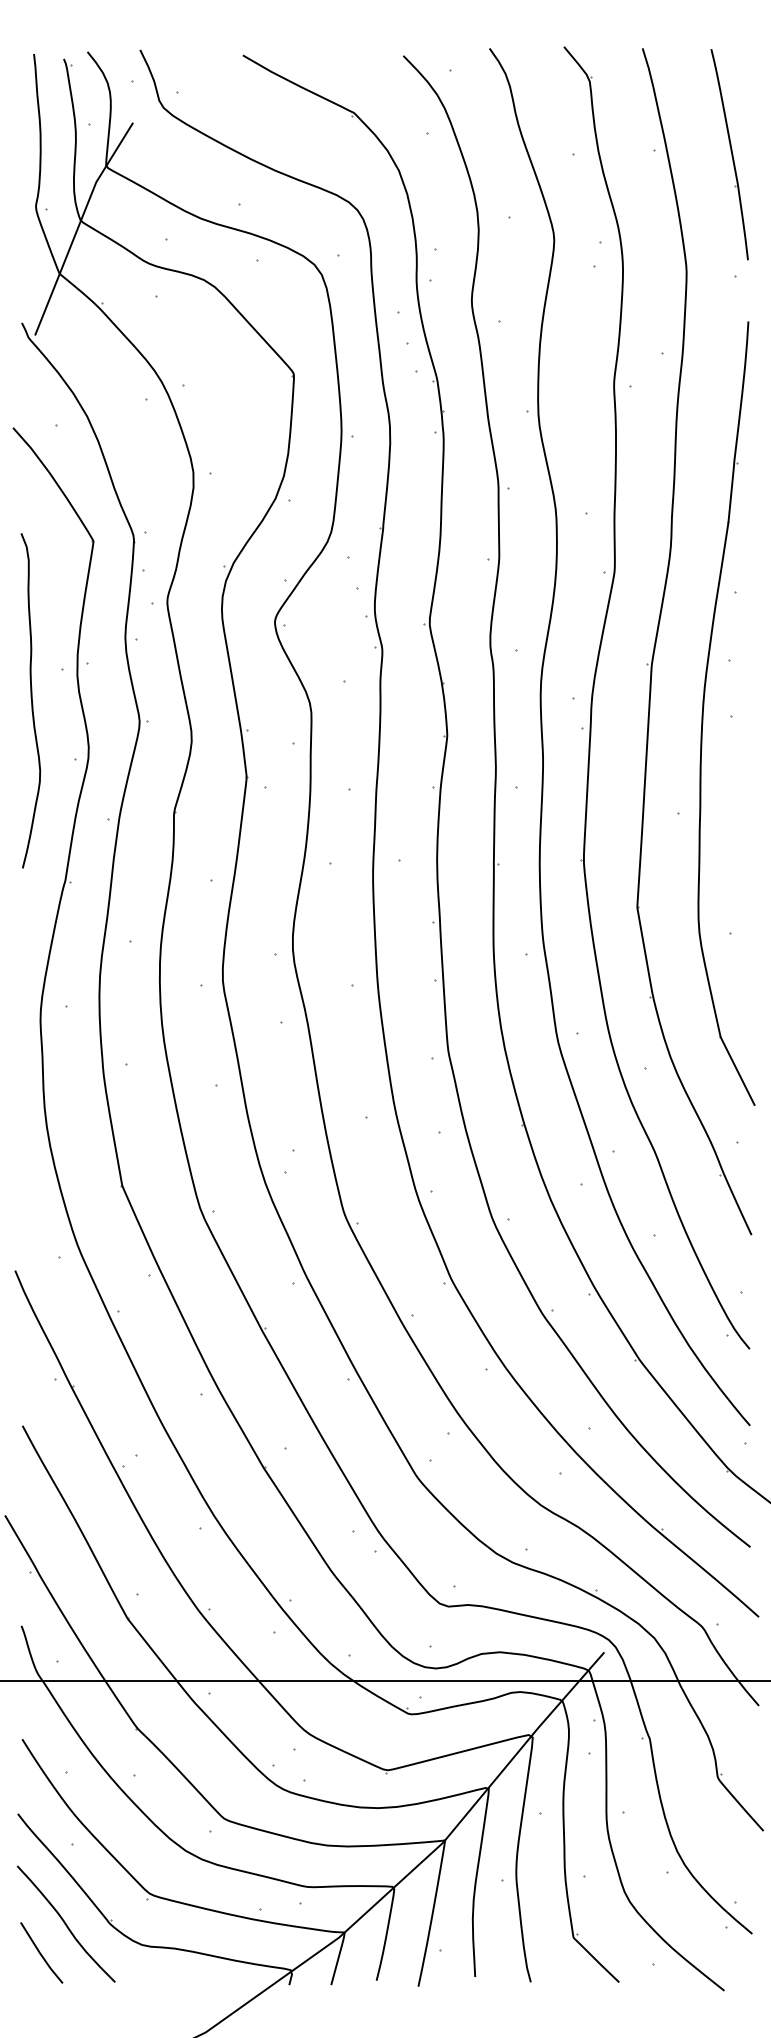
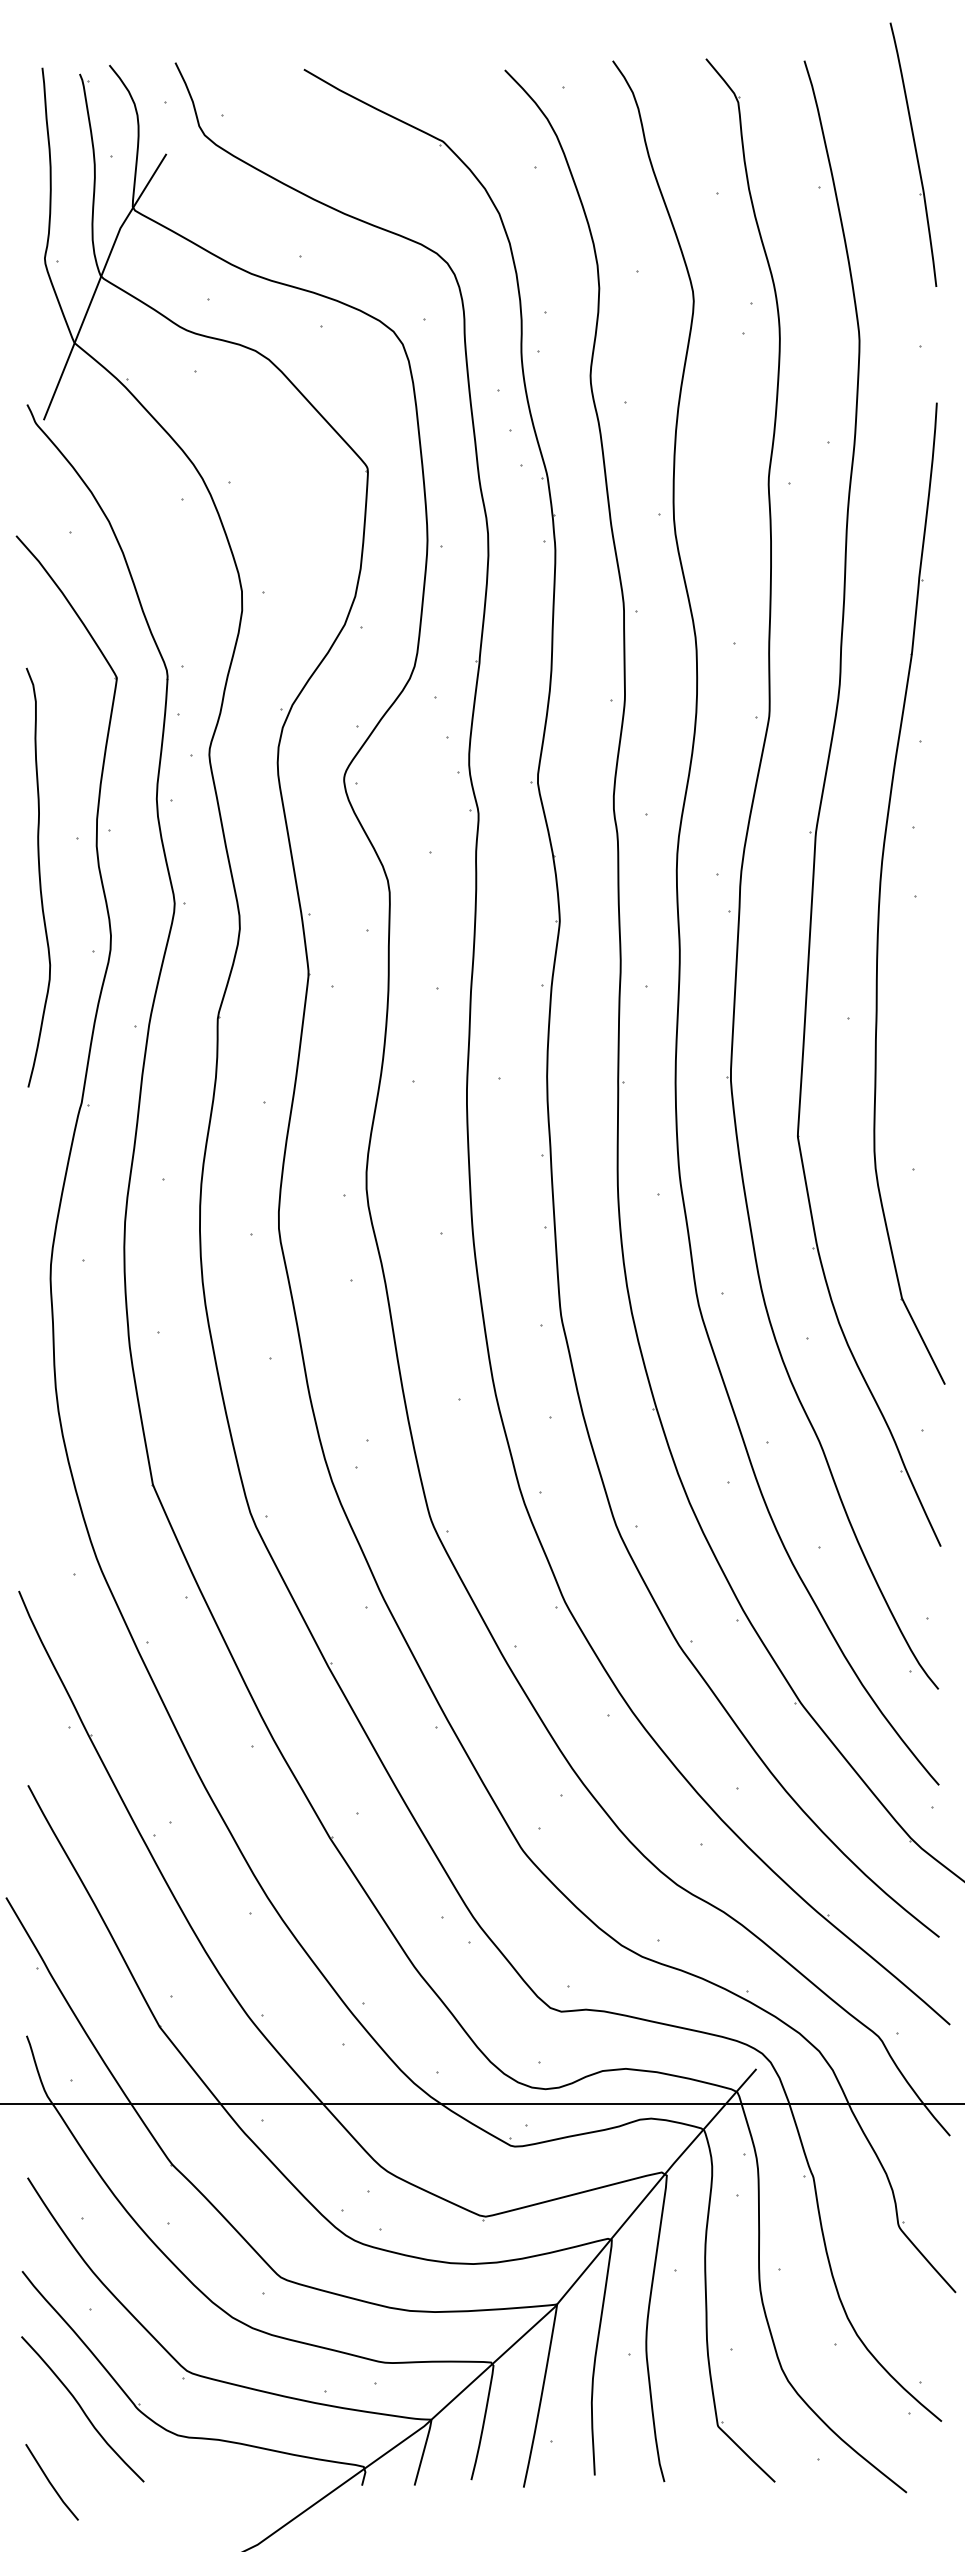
part: (729, 154) -> (913, 154), moved
line: (40, 1953) -> (50, 2482), moved

